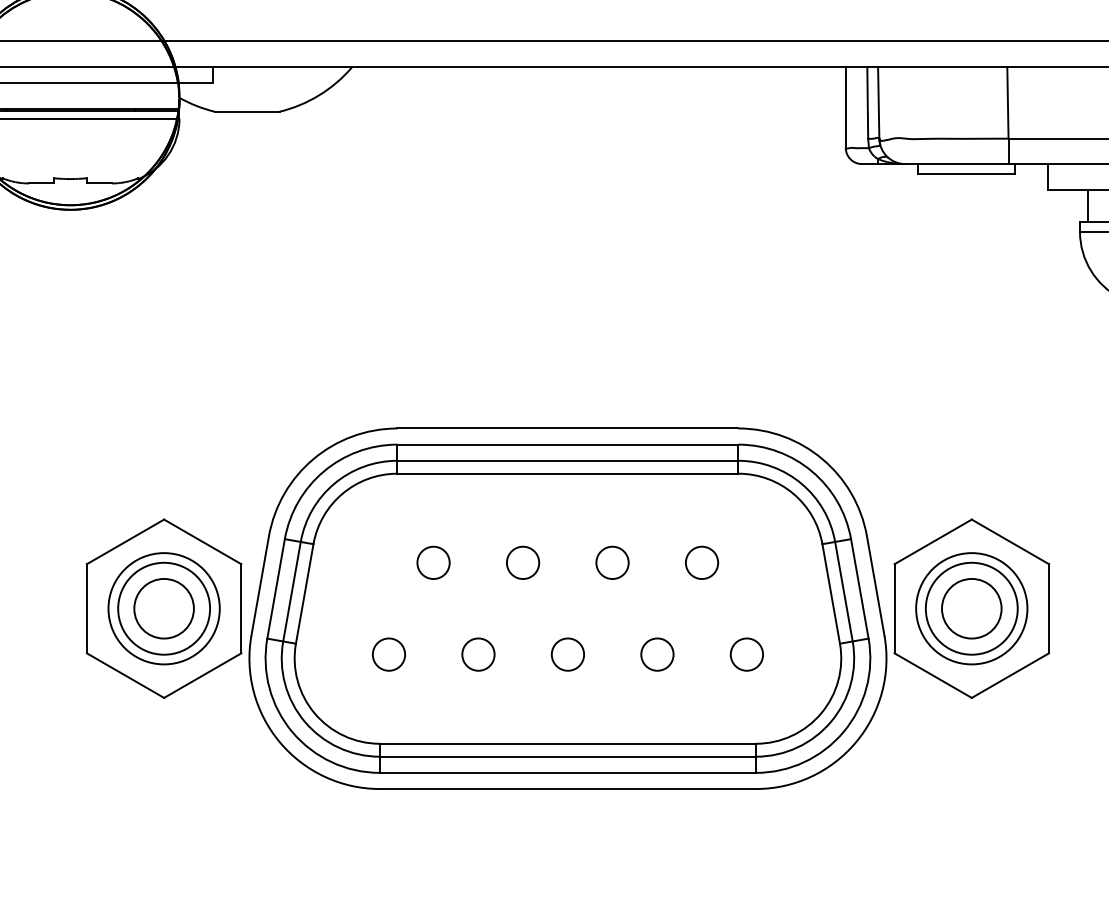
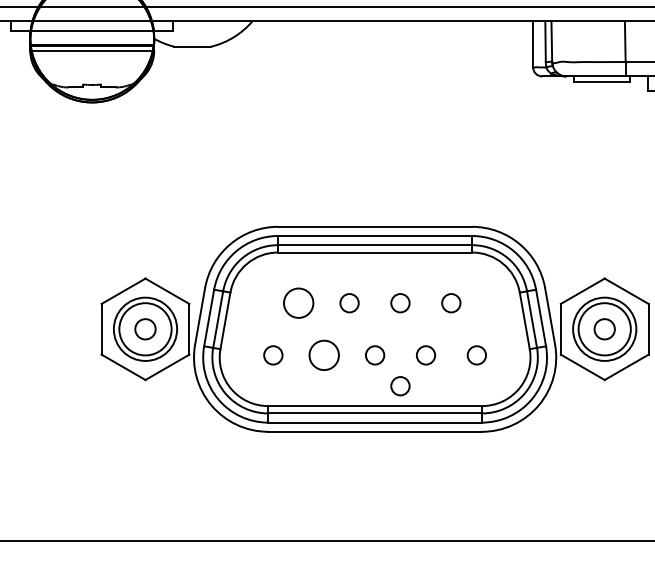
circle: (433, 563) -> (298, 303), size x1.6
circle: (164, 609) -> (145, 329), size x0.6
circle: (971, 609) -> (604, 329), size x0.6
circle: (478, 654) -> (324, 355), size x1.6
circle: (612, 709) -> (400, 386), added

